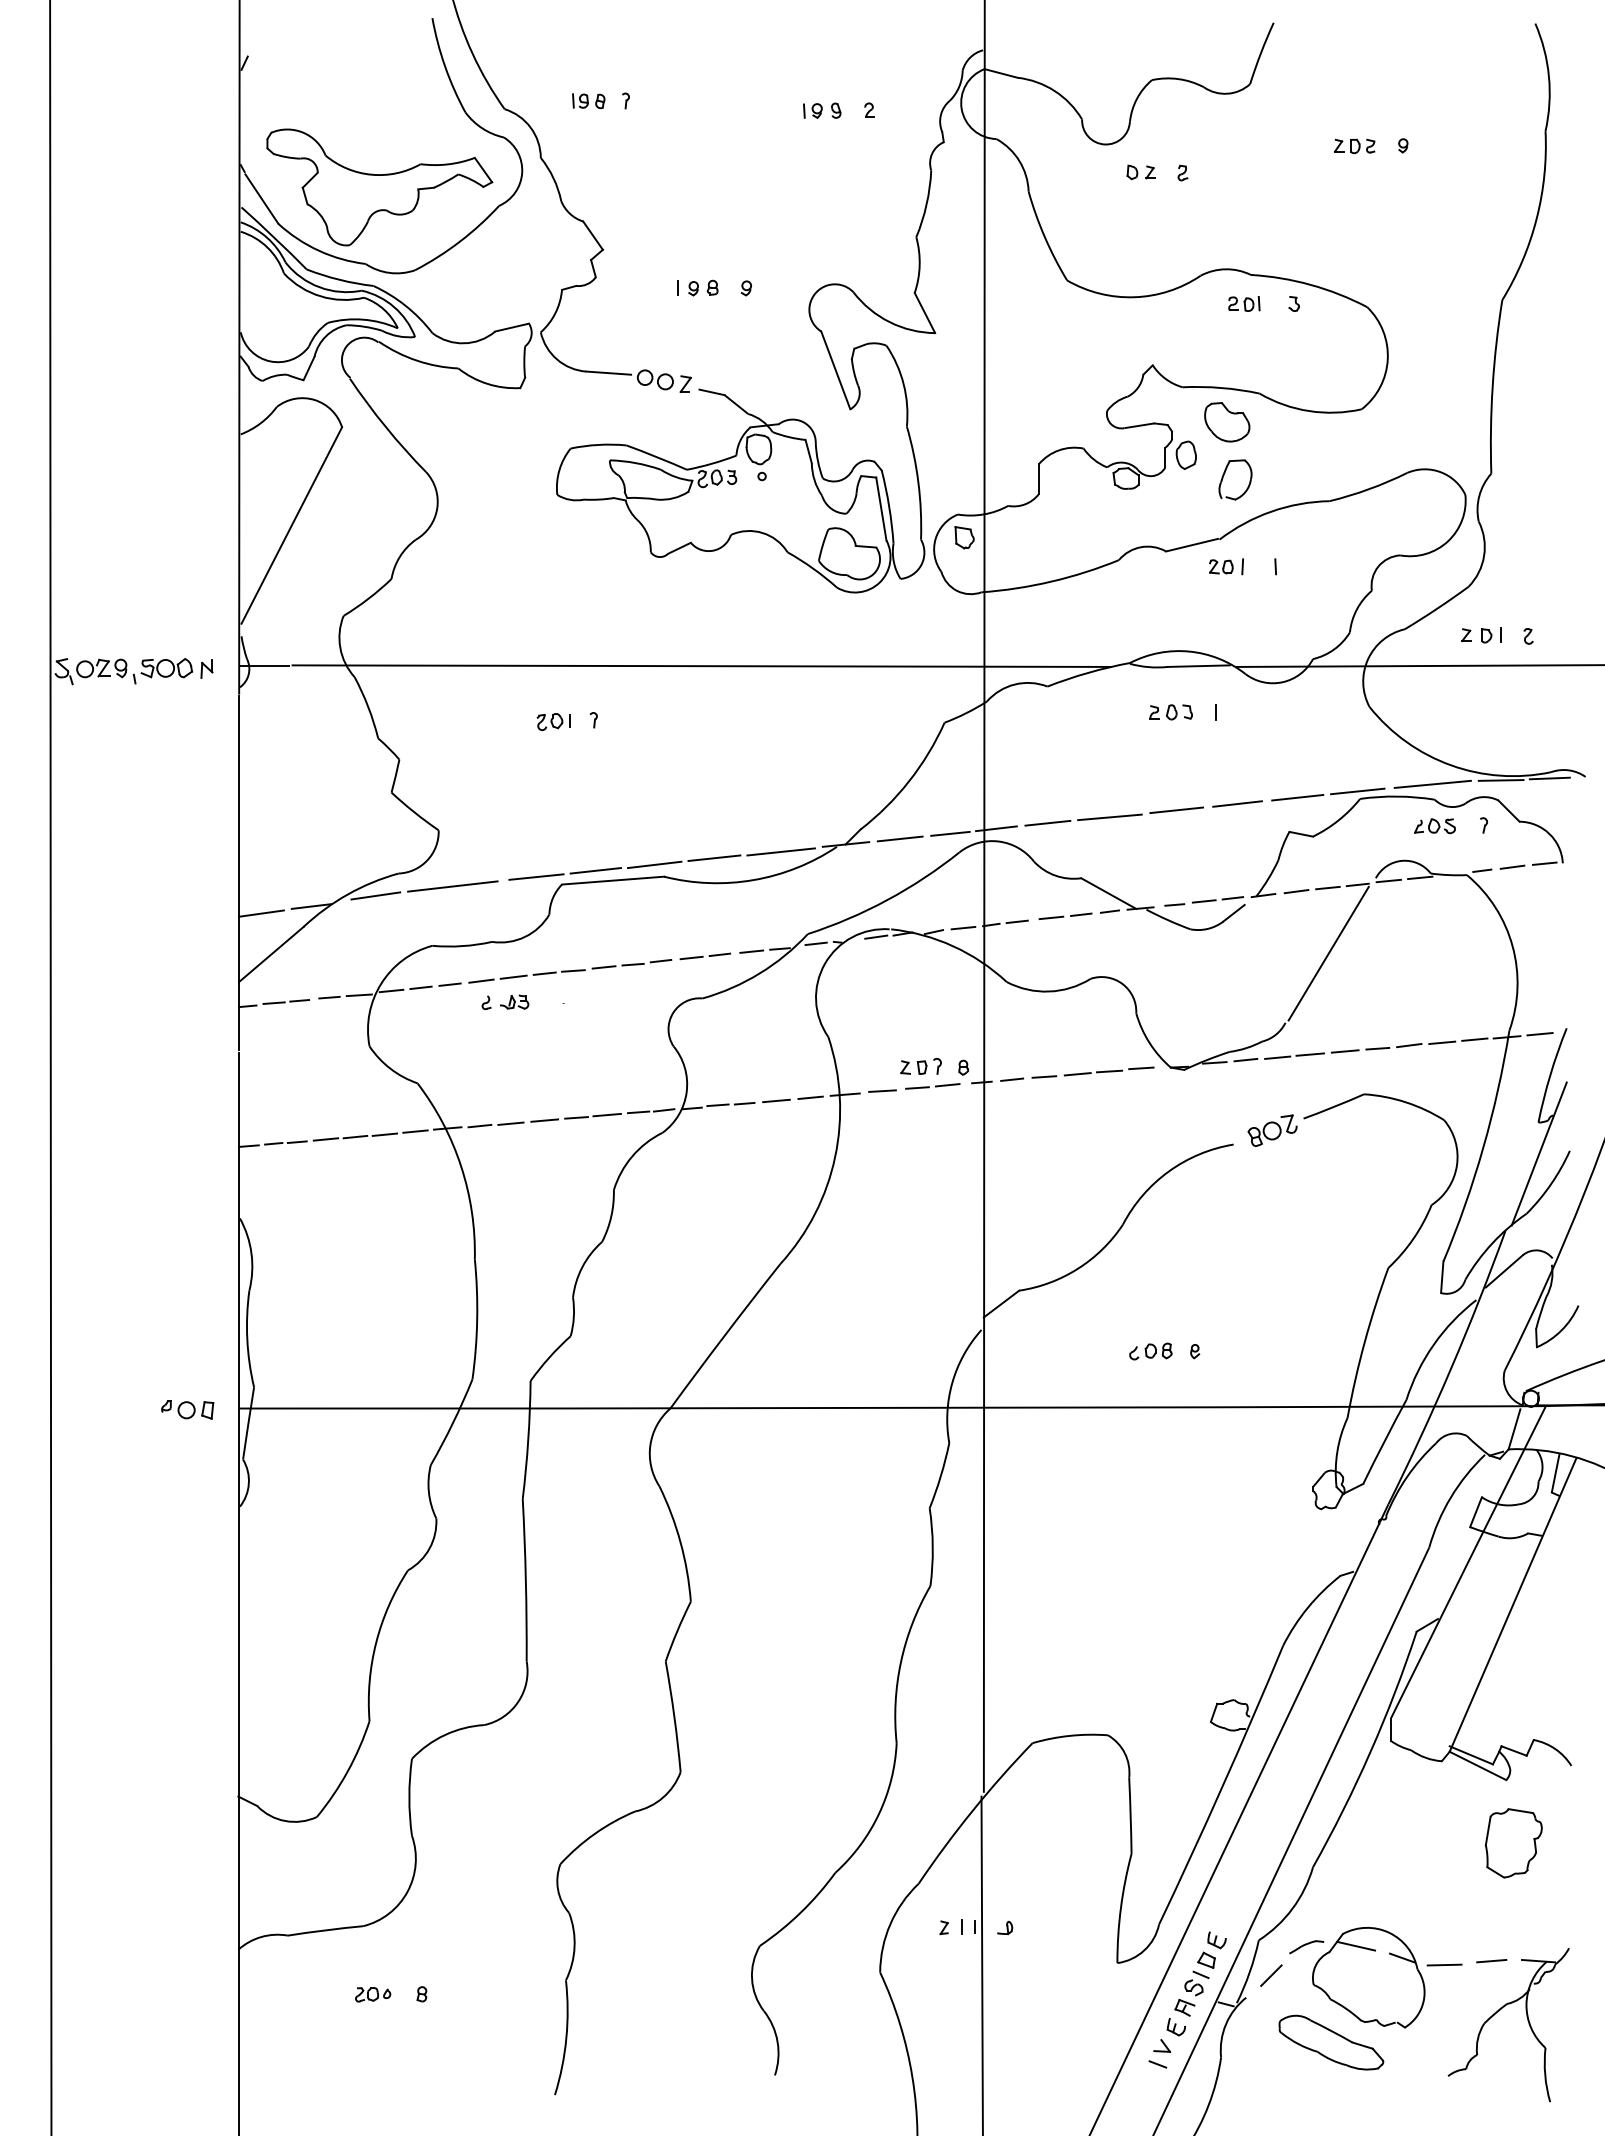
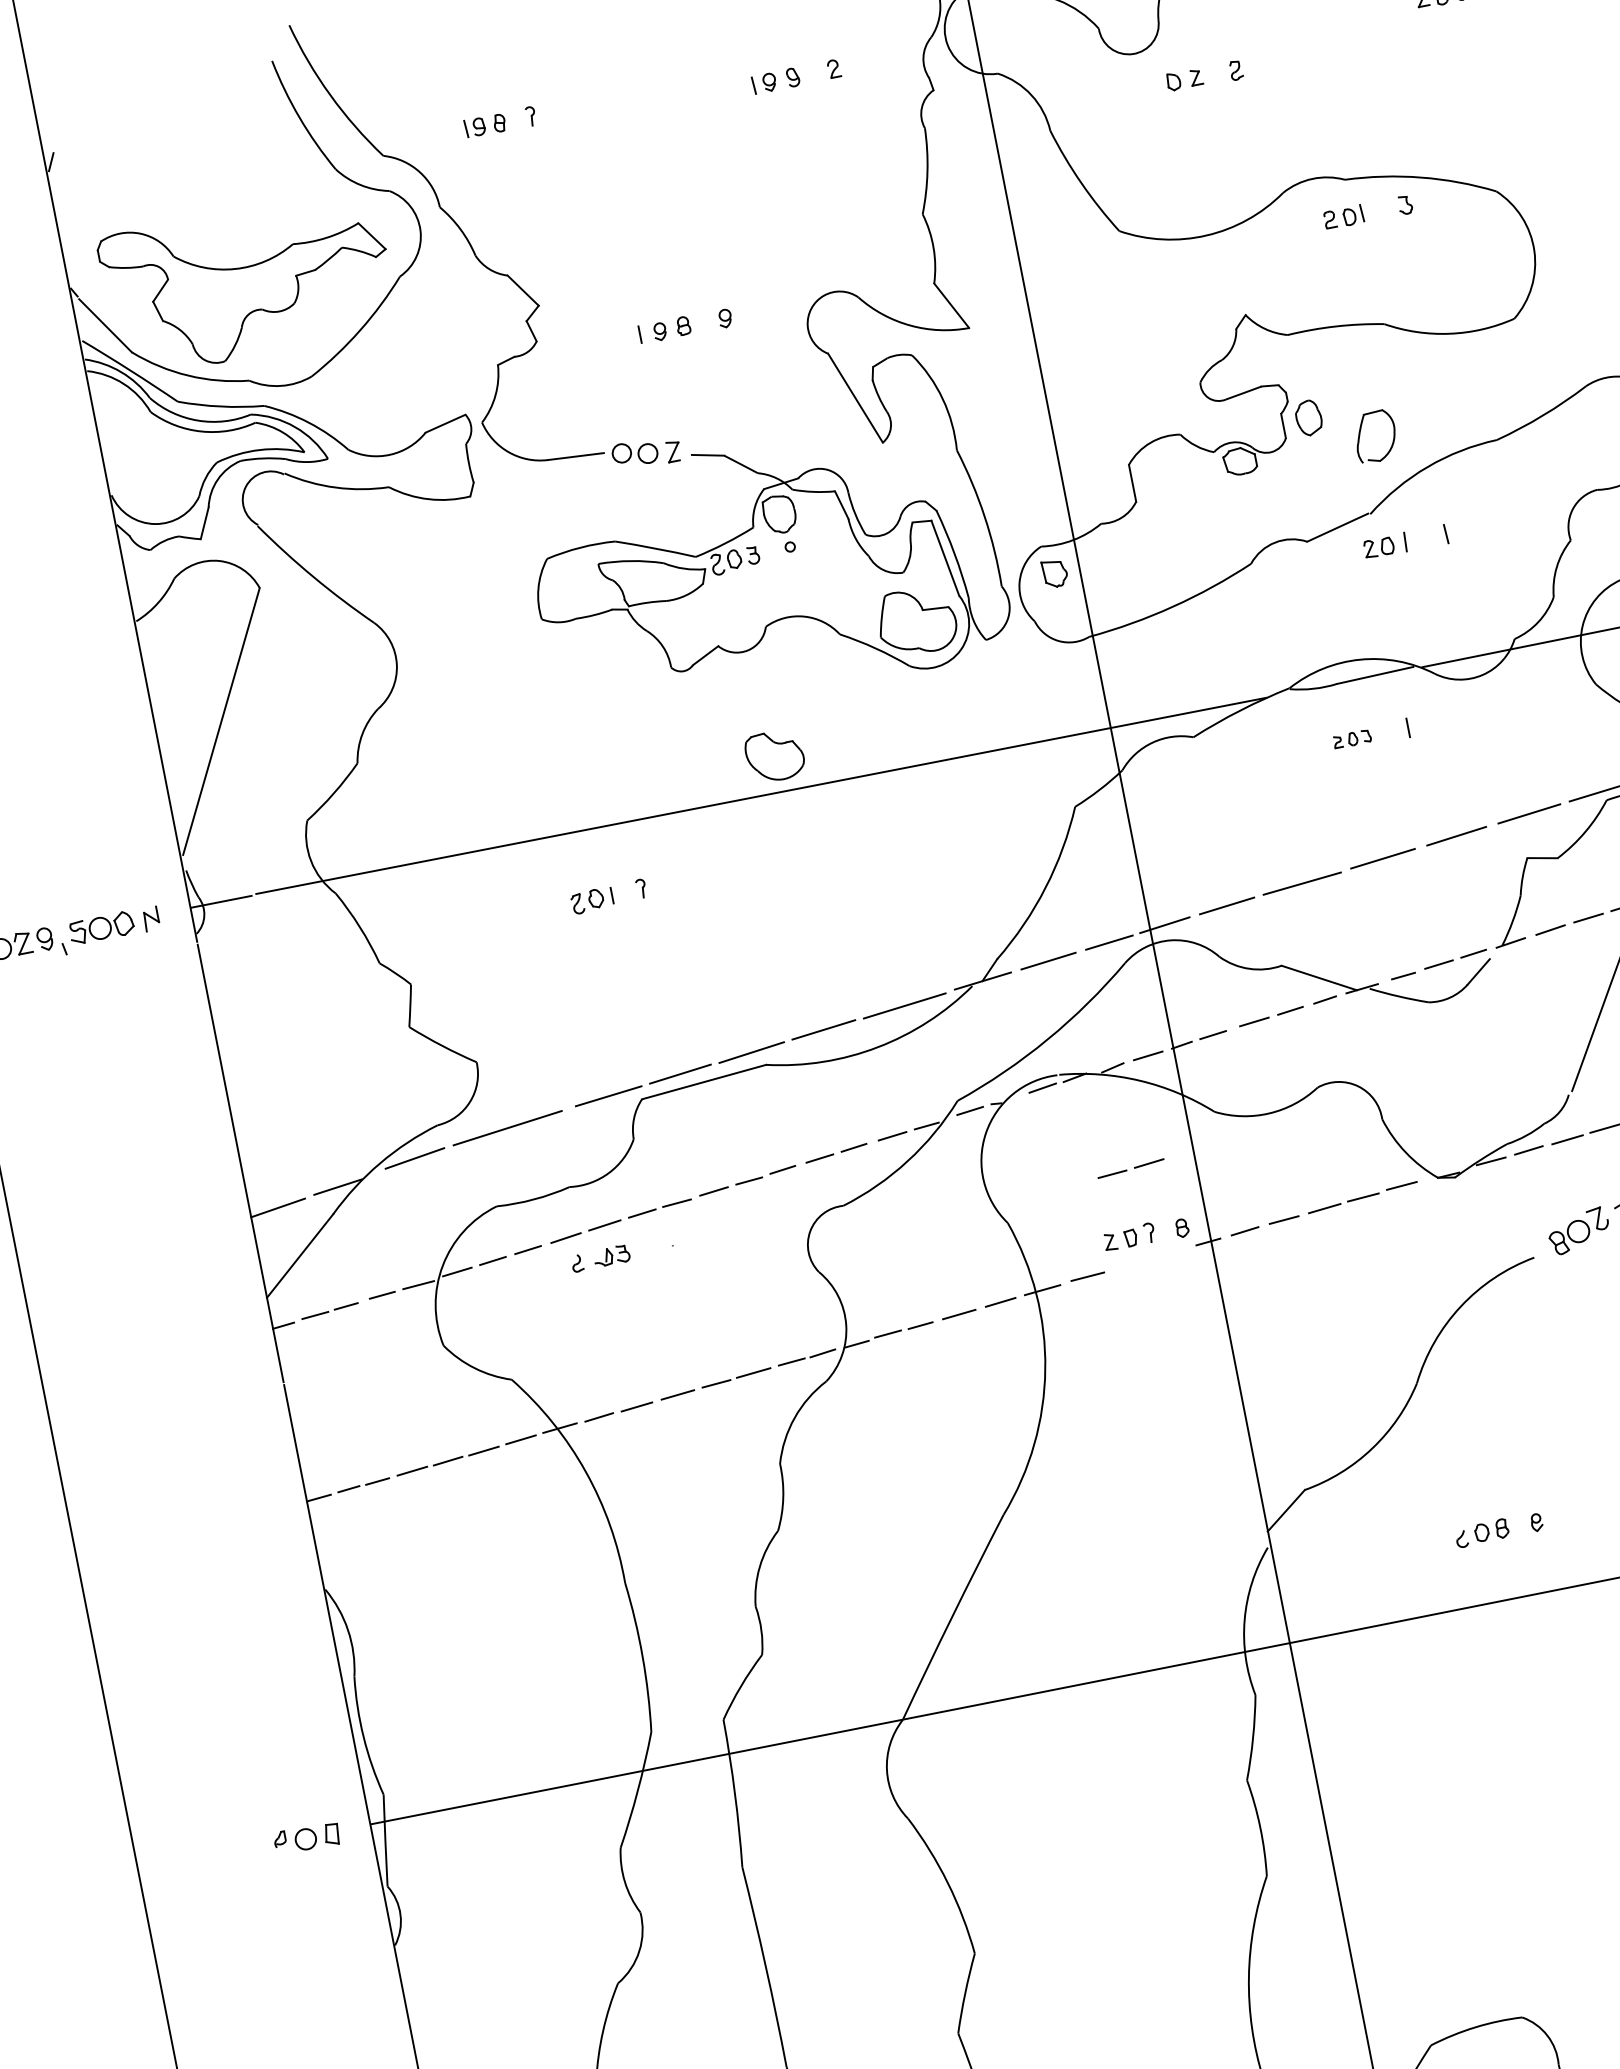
part: (1227, 422) -> (775, 756), moved
part: (1170, 712) -> (1351, 739), size x0.7
line: (929, 1086) -> (1126, 1169), moved

